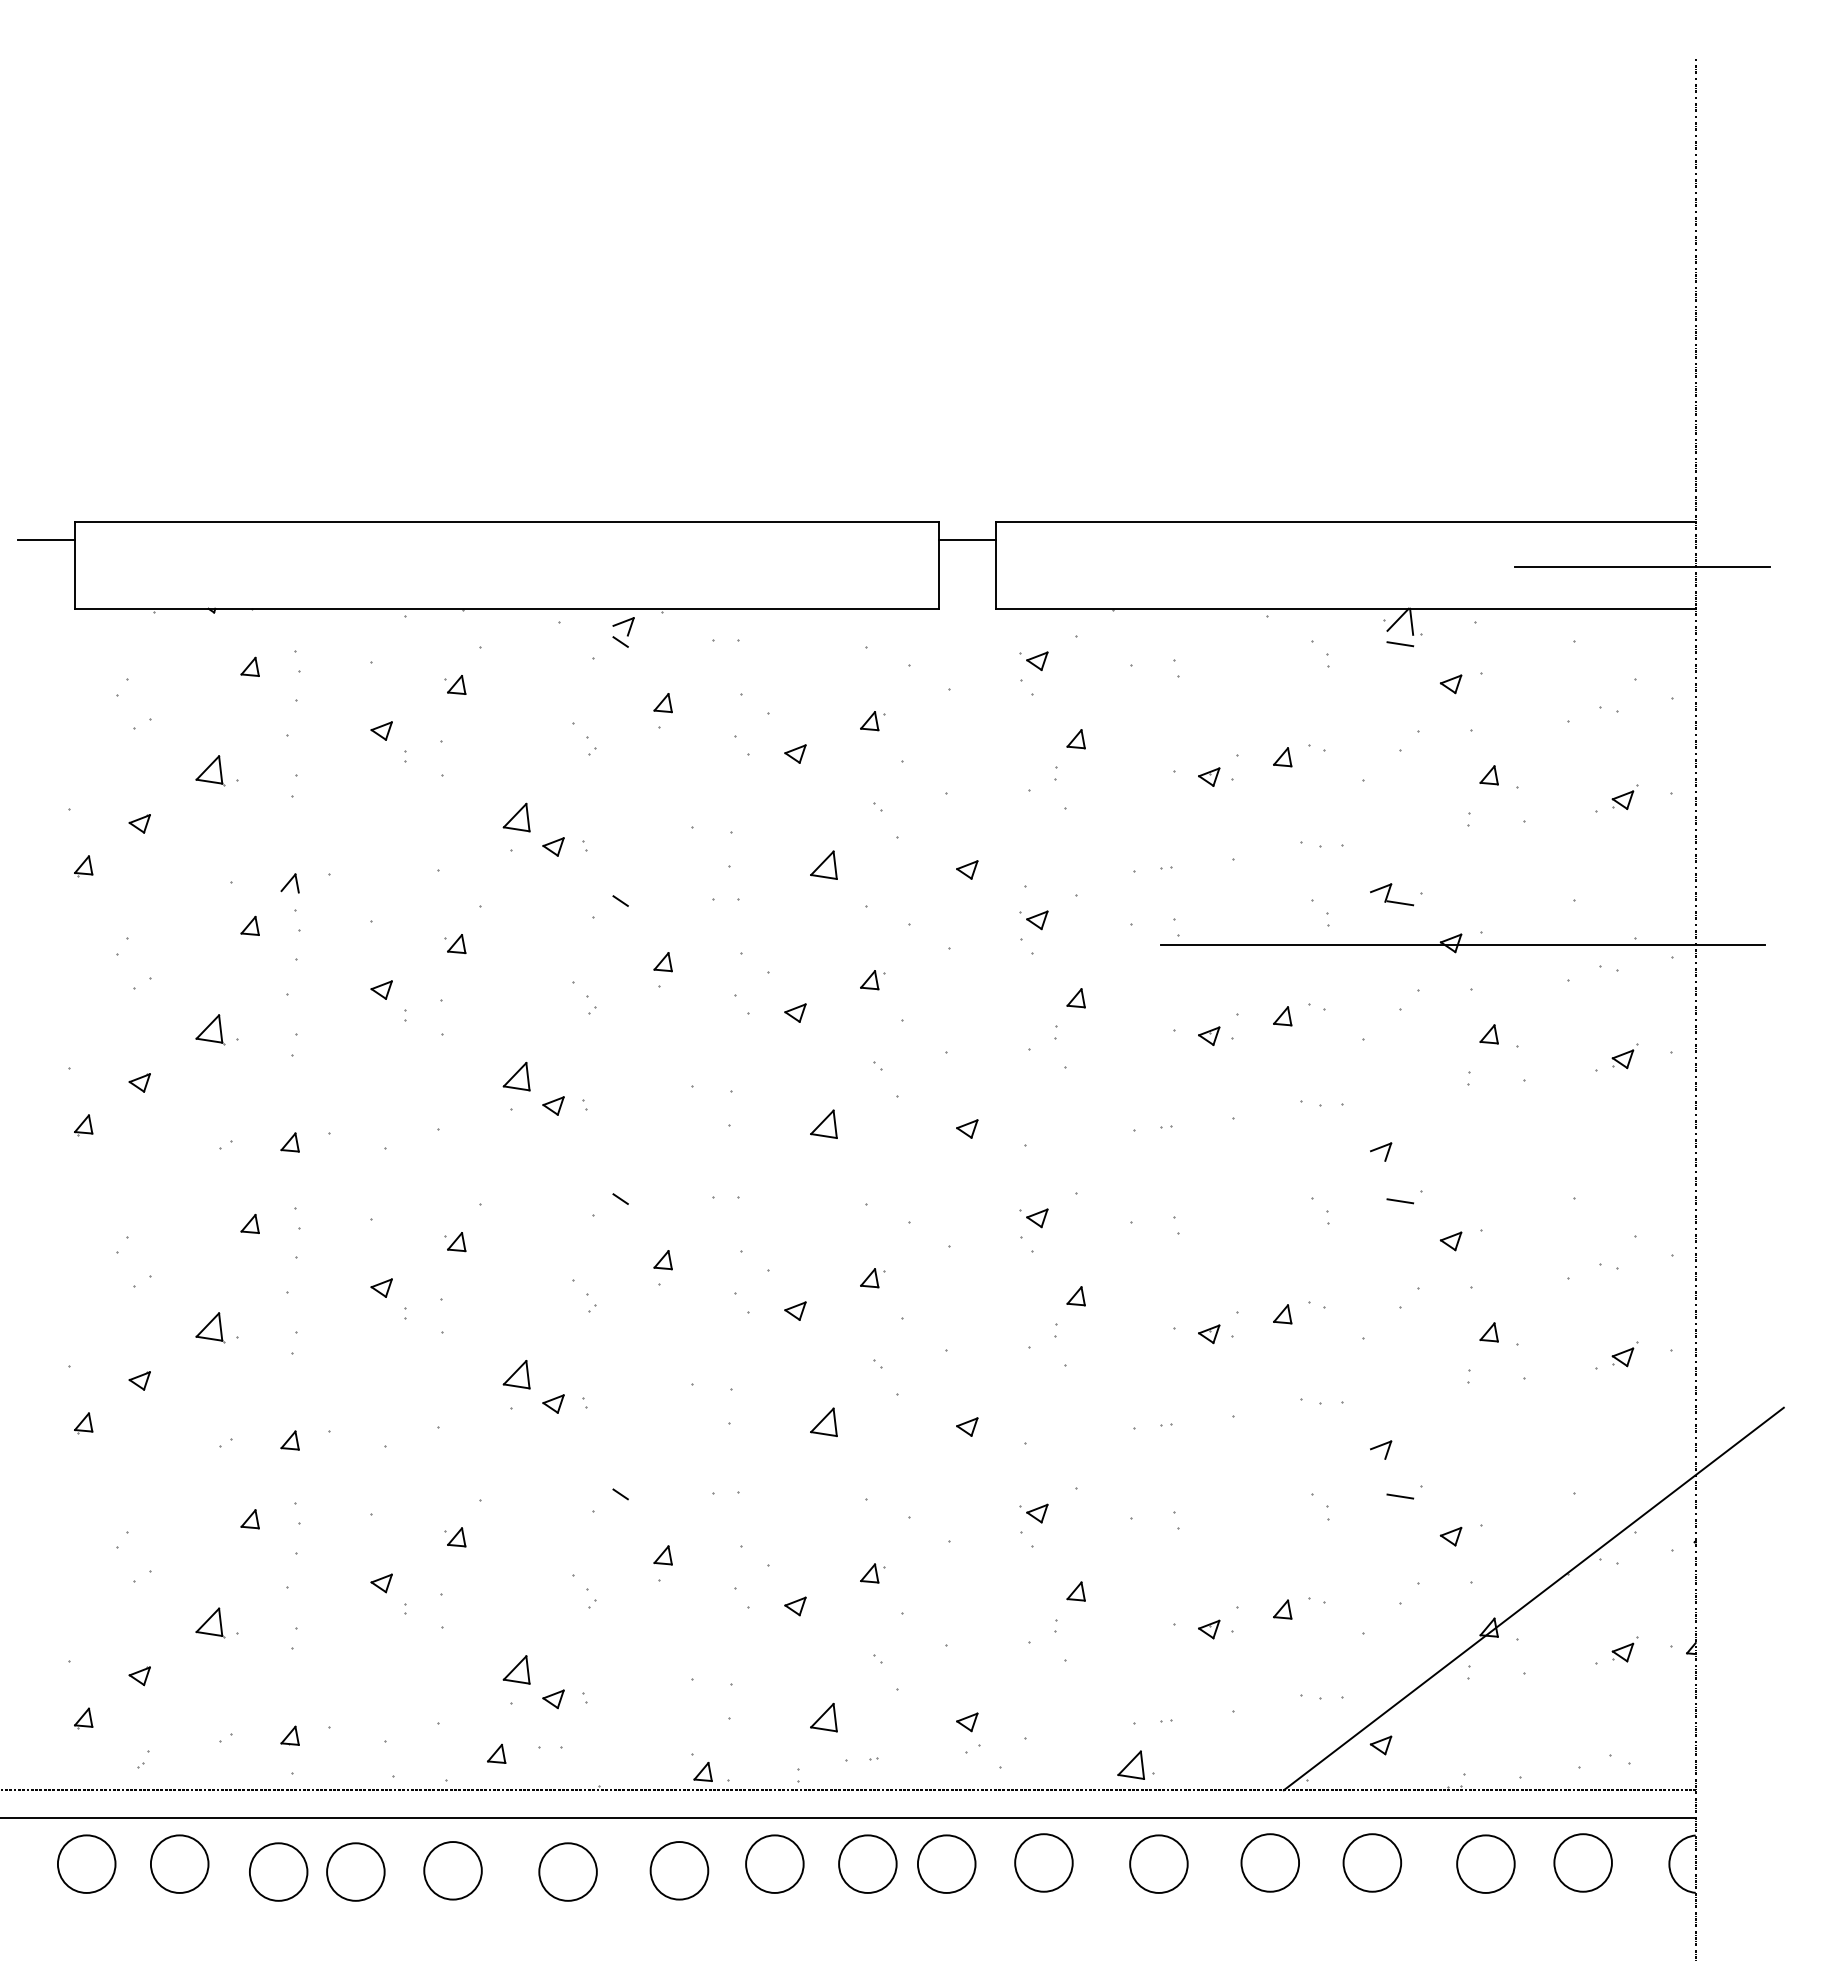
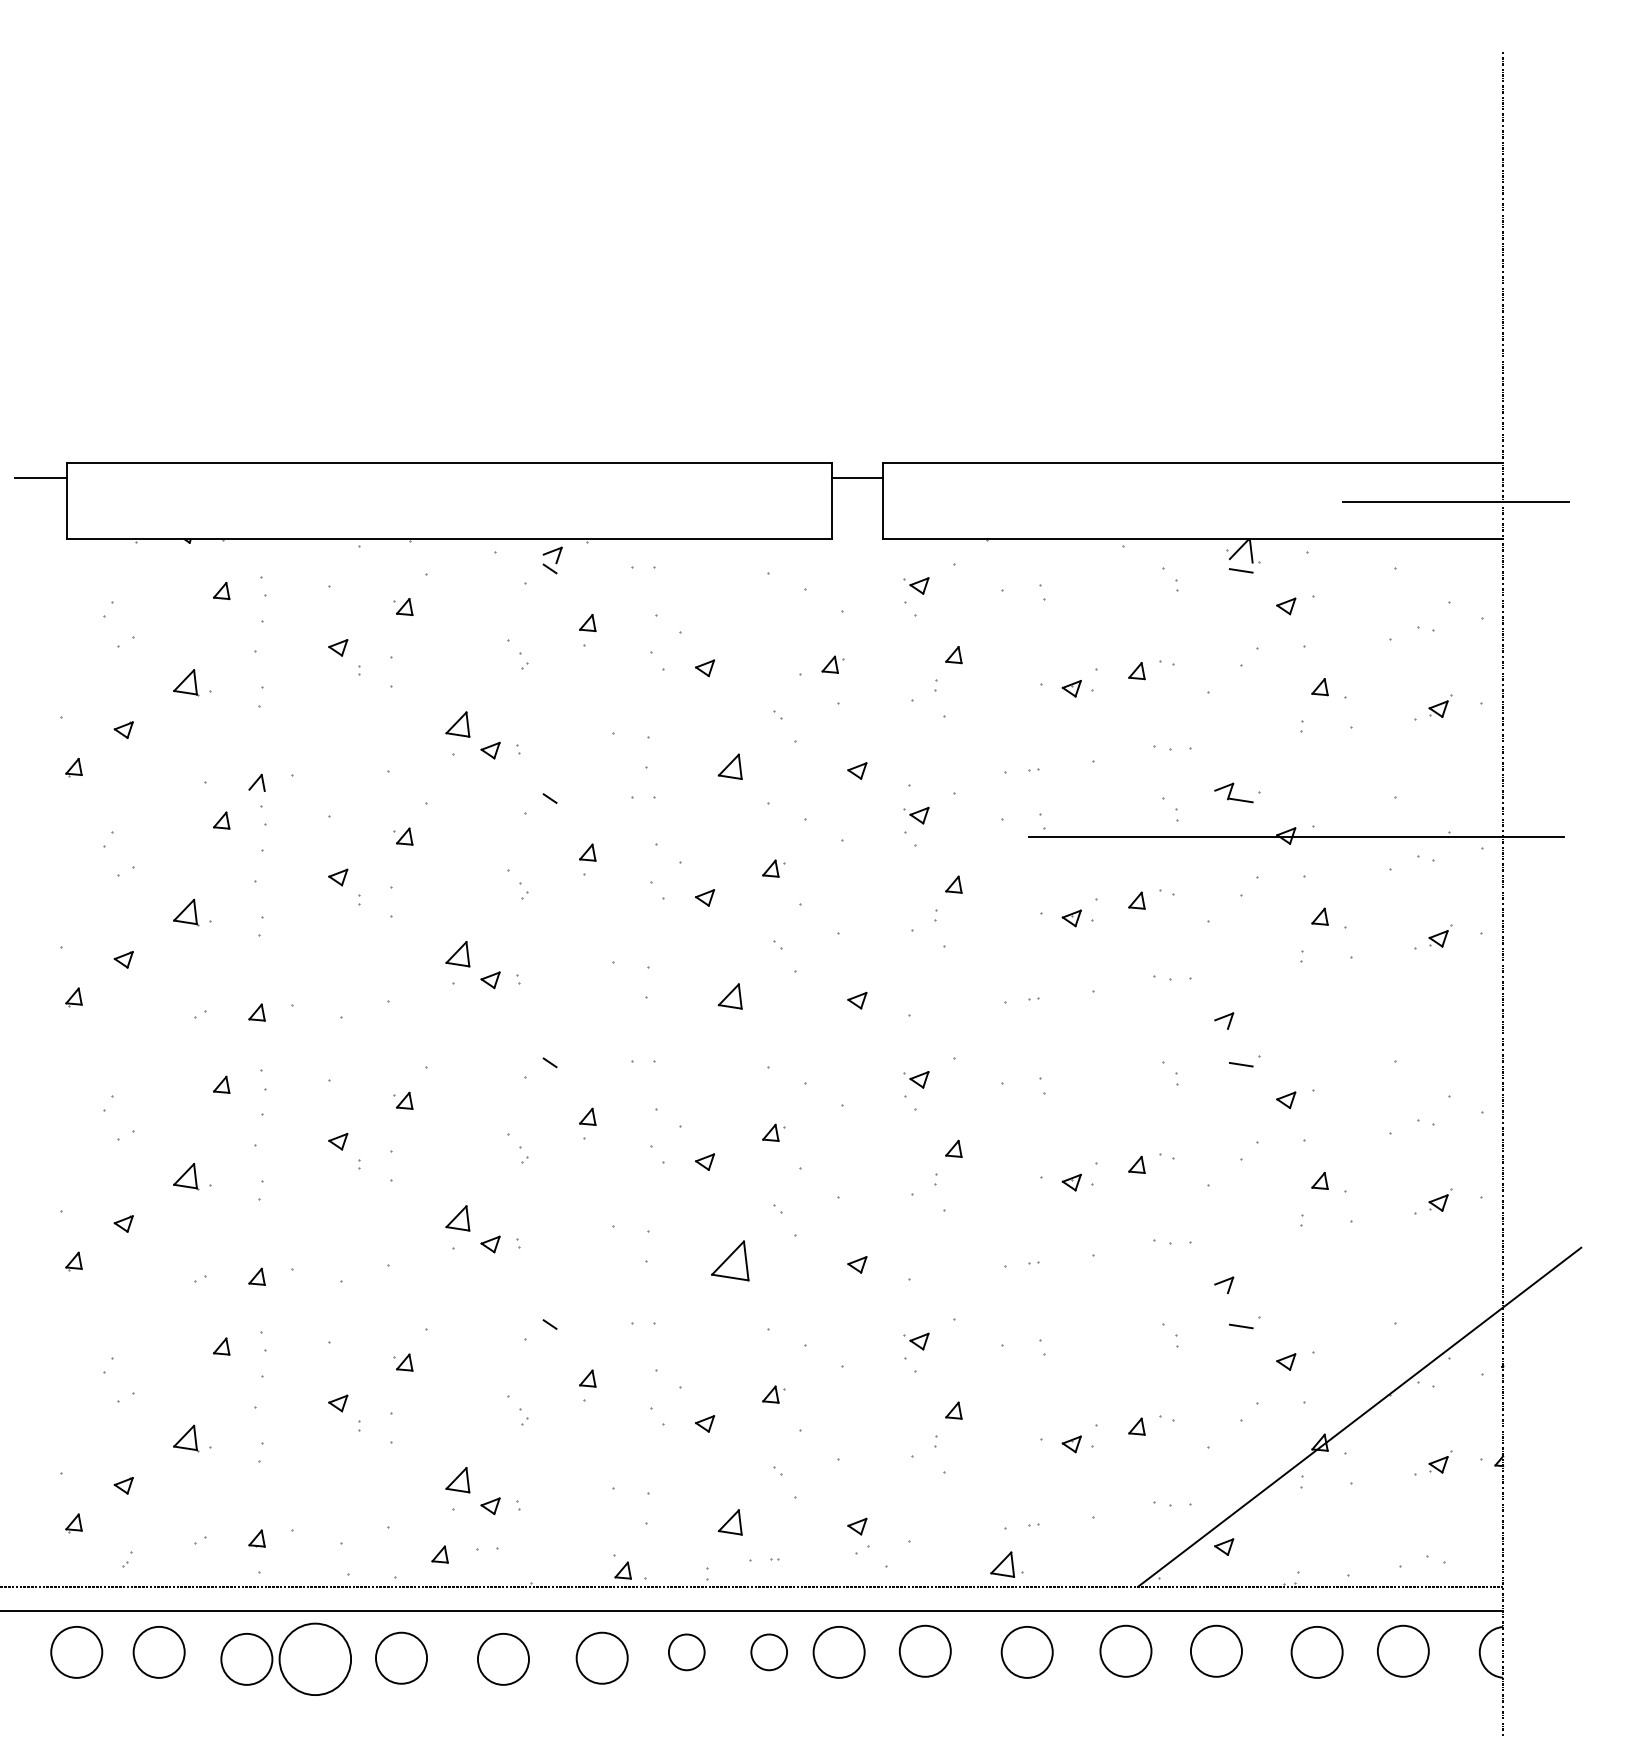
part: (872, 721) -> (832, 665), moved
part: (823, 1421) -> (729, 1259), size x1.6
circle: (774, 1863) -> (686, 1651), size x0.7
circle: (867, 1863) -> (768, 1651), size x0.7
circle: (355, 1871) -> (315, 1658), size x1.4

